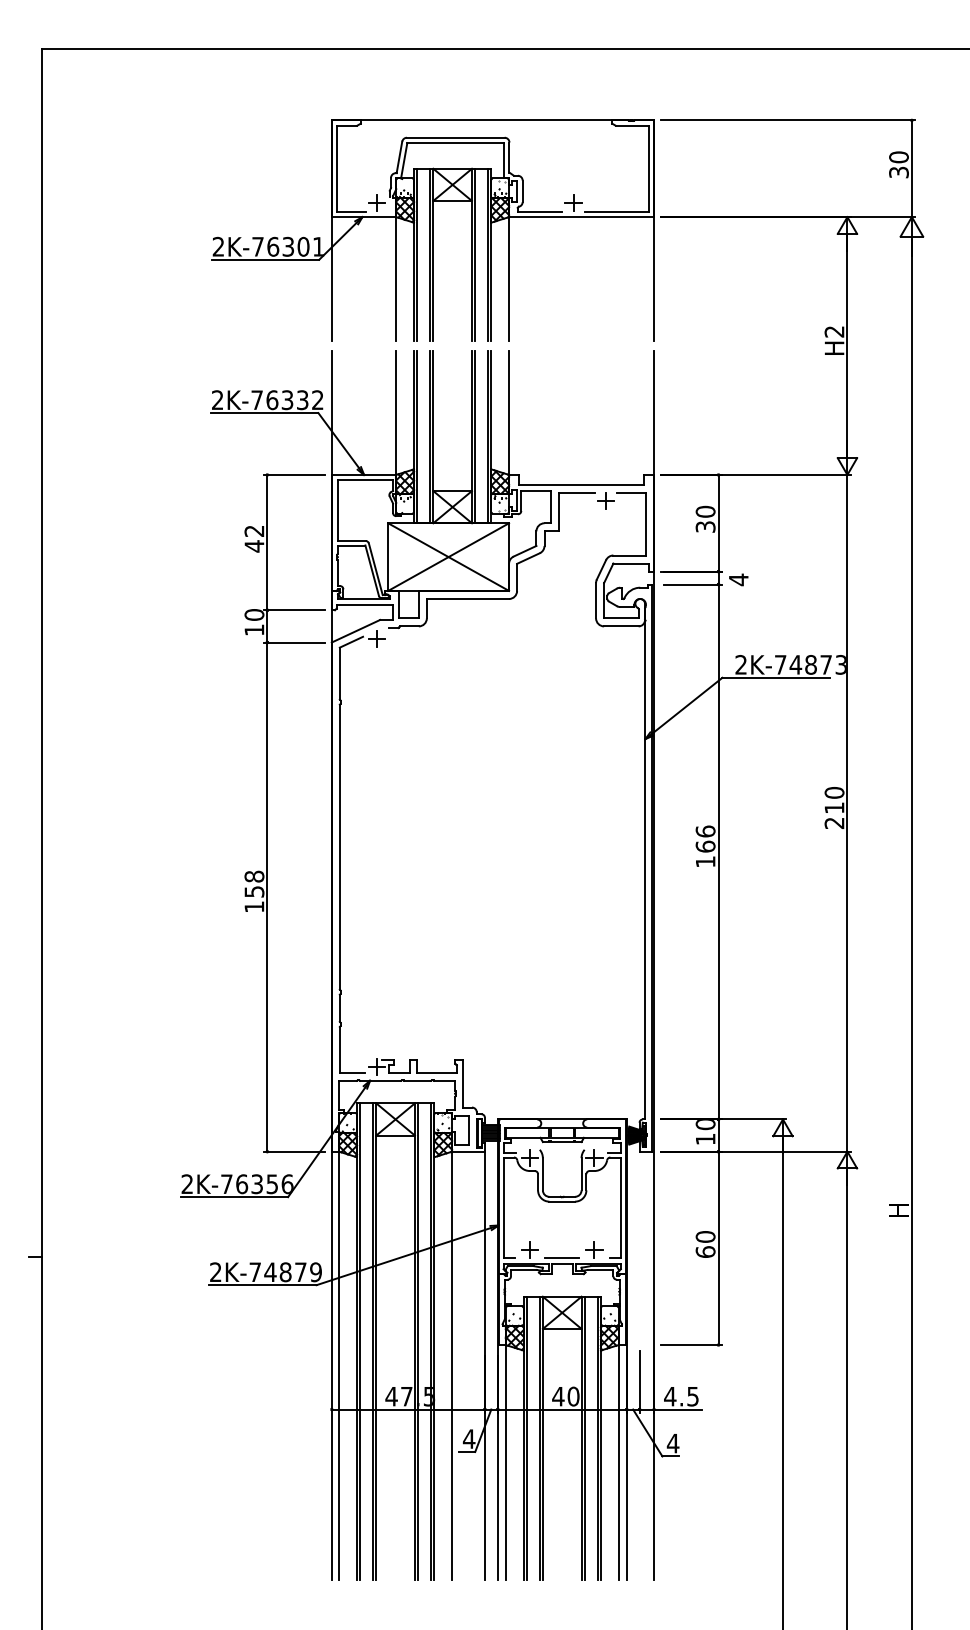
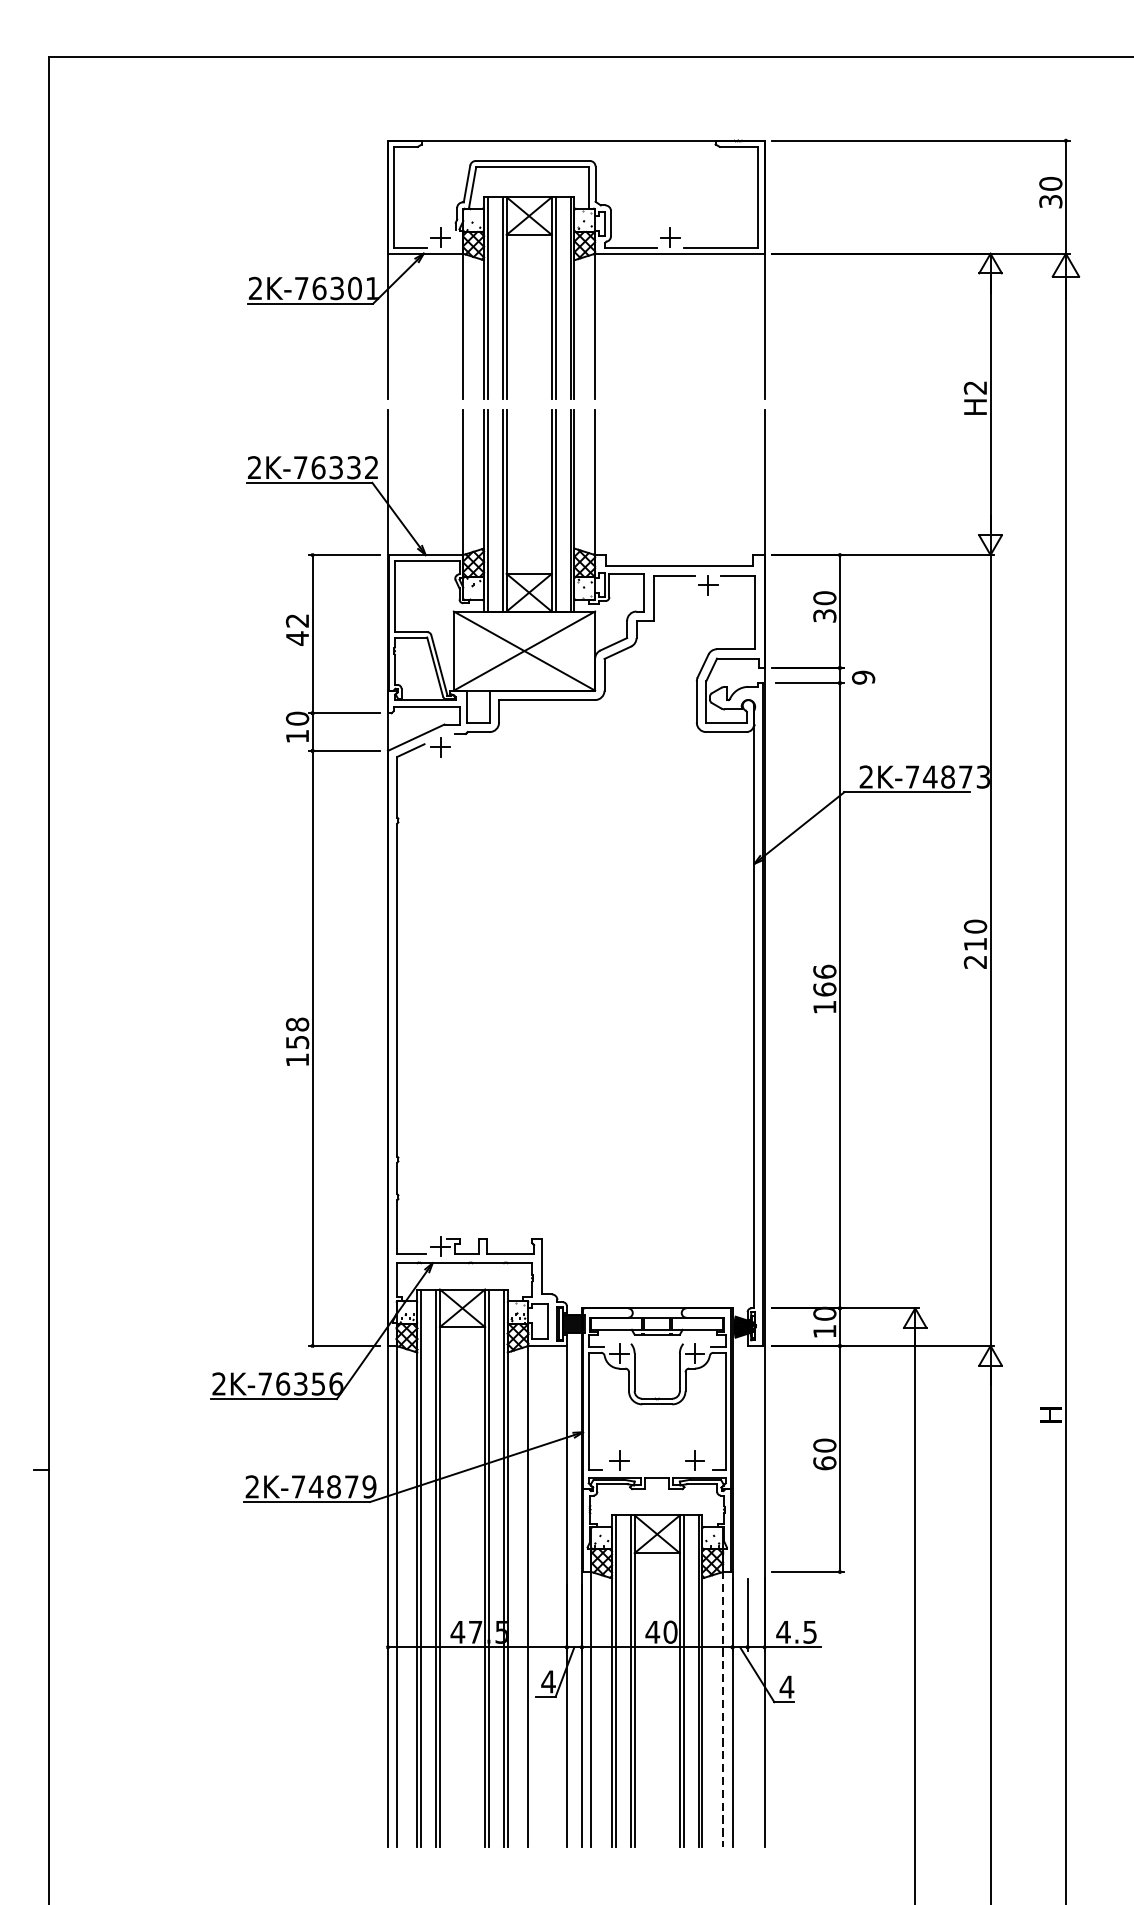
text: (738, 579) -> (863, 677), 4 -> 9
line: (562, 1258) -> (657, 1470), removed
line: (618, 1462) -> (723, 1709), solid -> dashed

